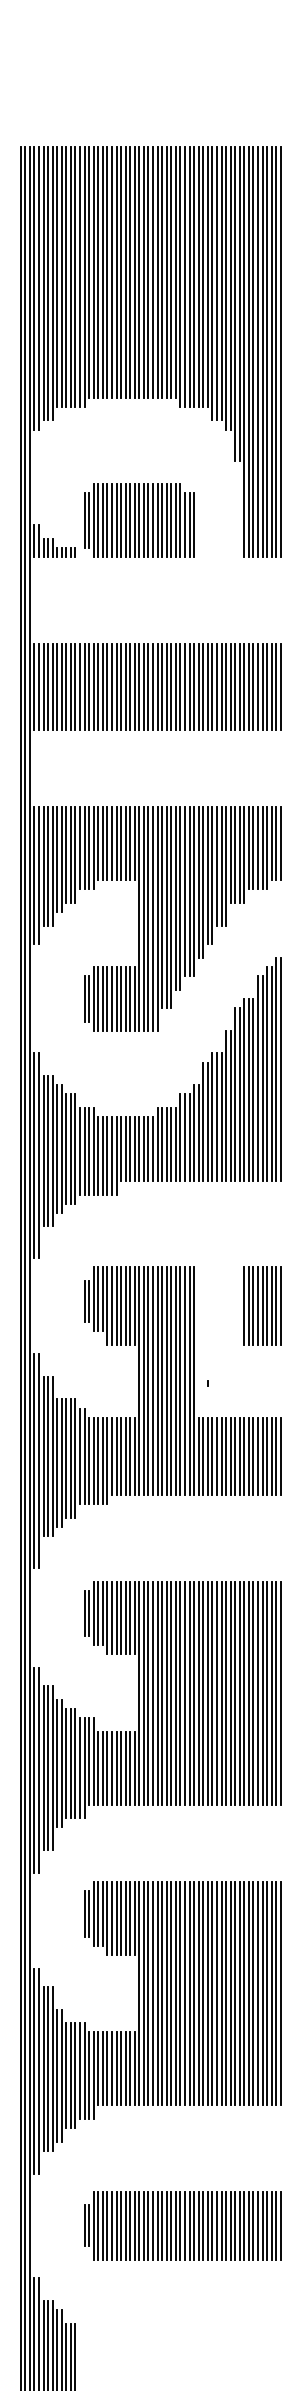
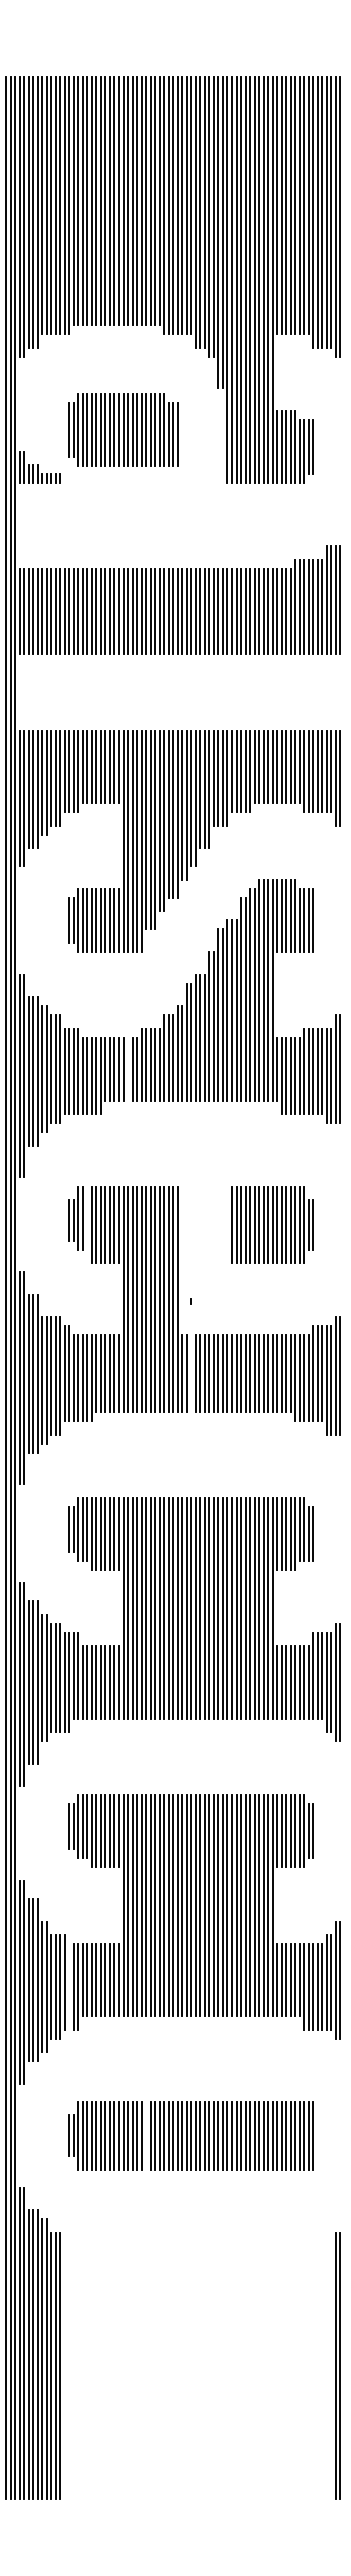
part: (139, 520) -> (123, 429), moved
line: (144, 1148) -> (128, 1068), removed
line: (102, 1298) -> (87, 1217), removed
line: (244, 1305) -> (227, 1224), removed
line: (207, 1456) -> (191, 1373), removed
line: (84, 2071) -> (69, 1982), removed
line: (162, 2225) -> (146, 2135), removed

